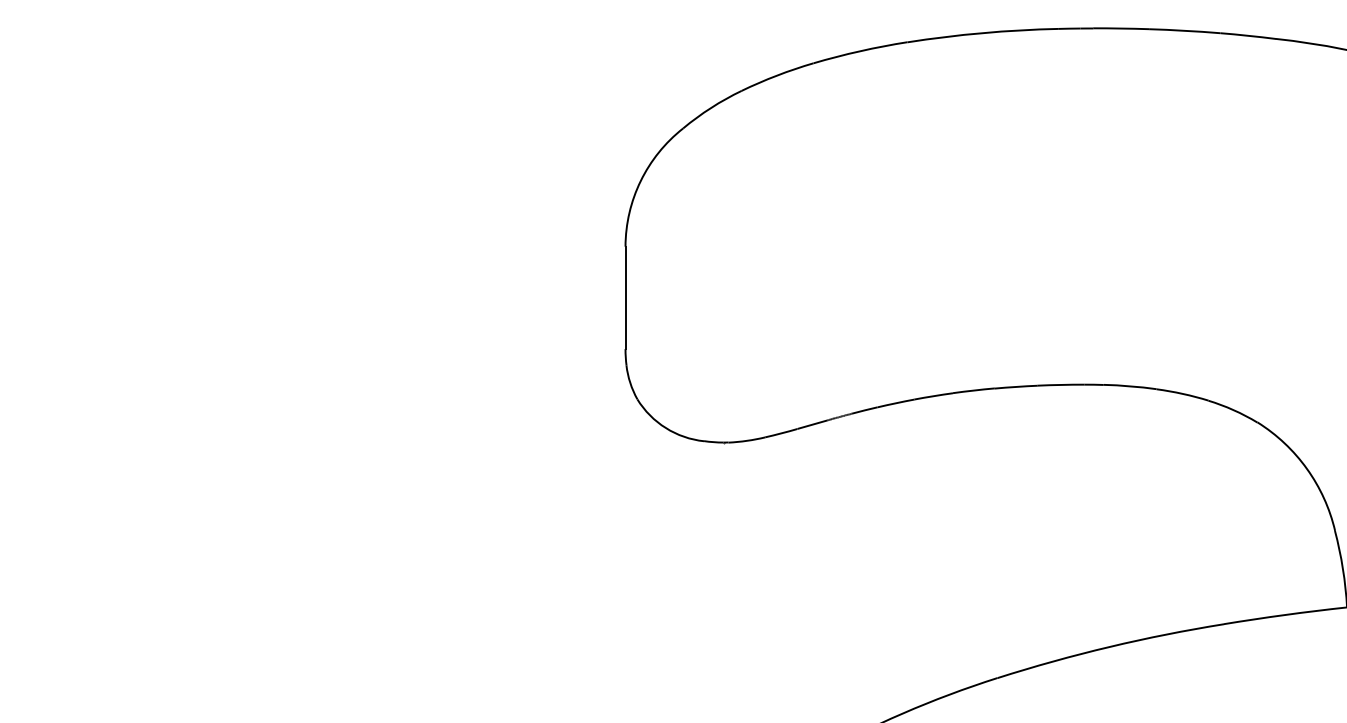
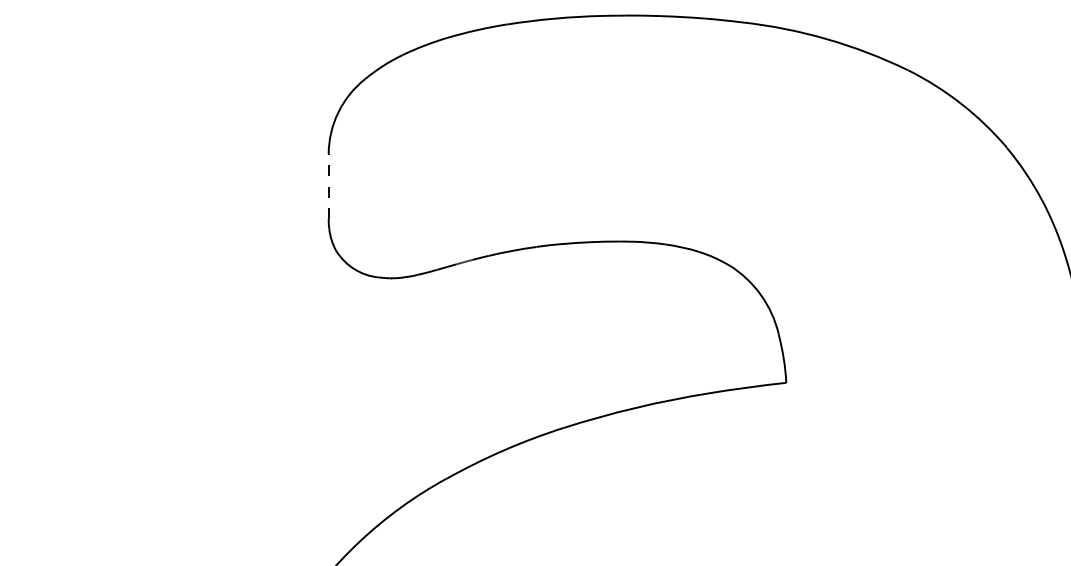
line: (625, 297) -> (328, 186), solid -> dashed

